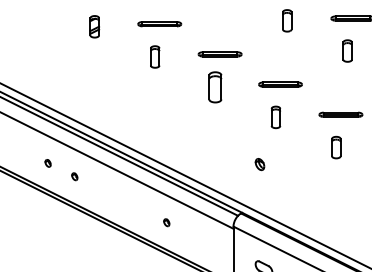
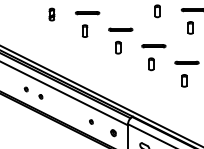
part: (216, 86) -> (118, 47), size x0.71
part: (259, 165) -> (113, 133), moved

